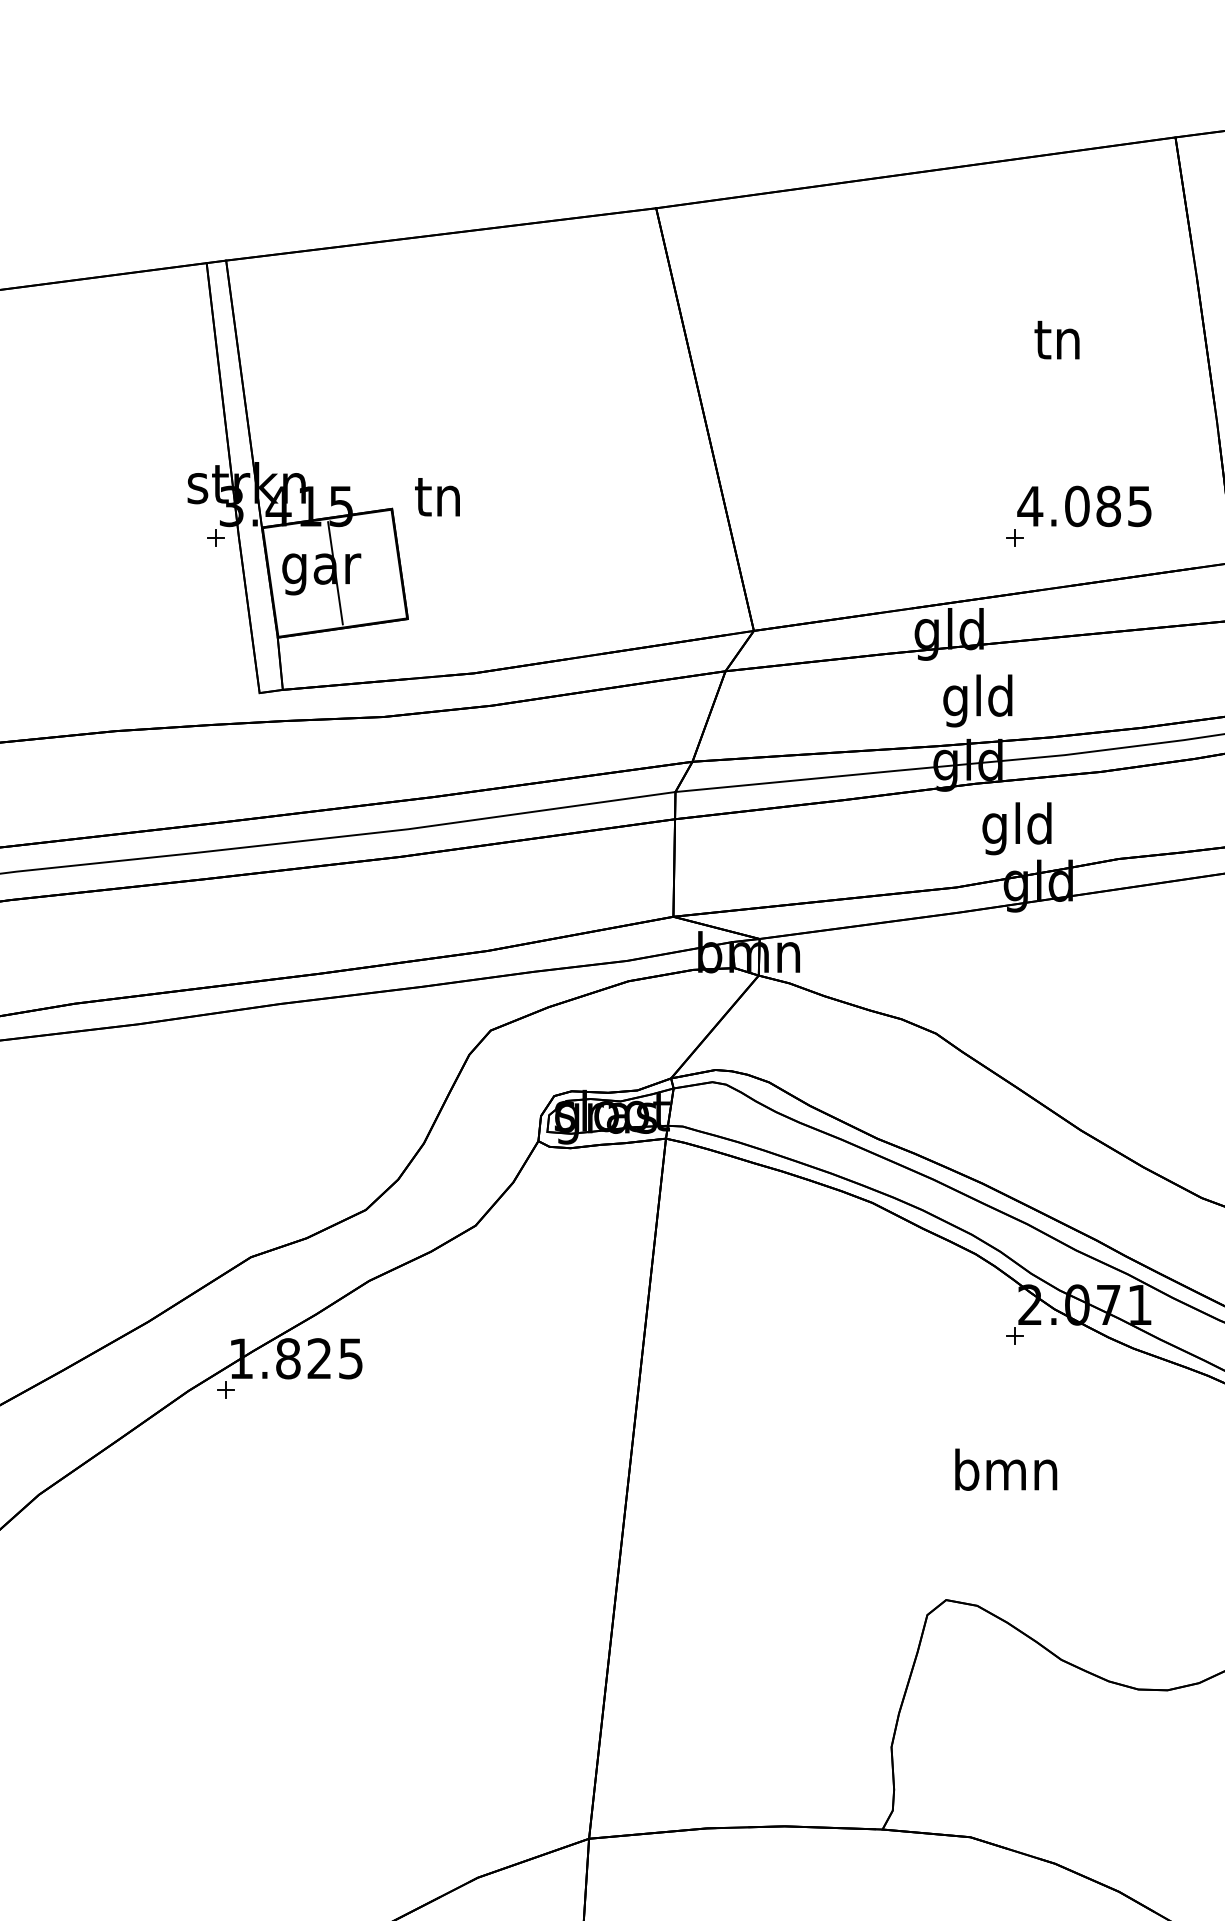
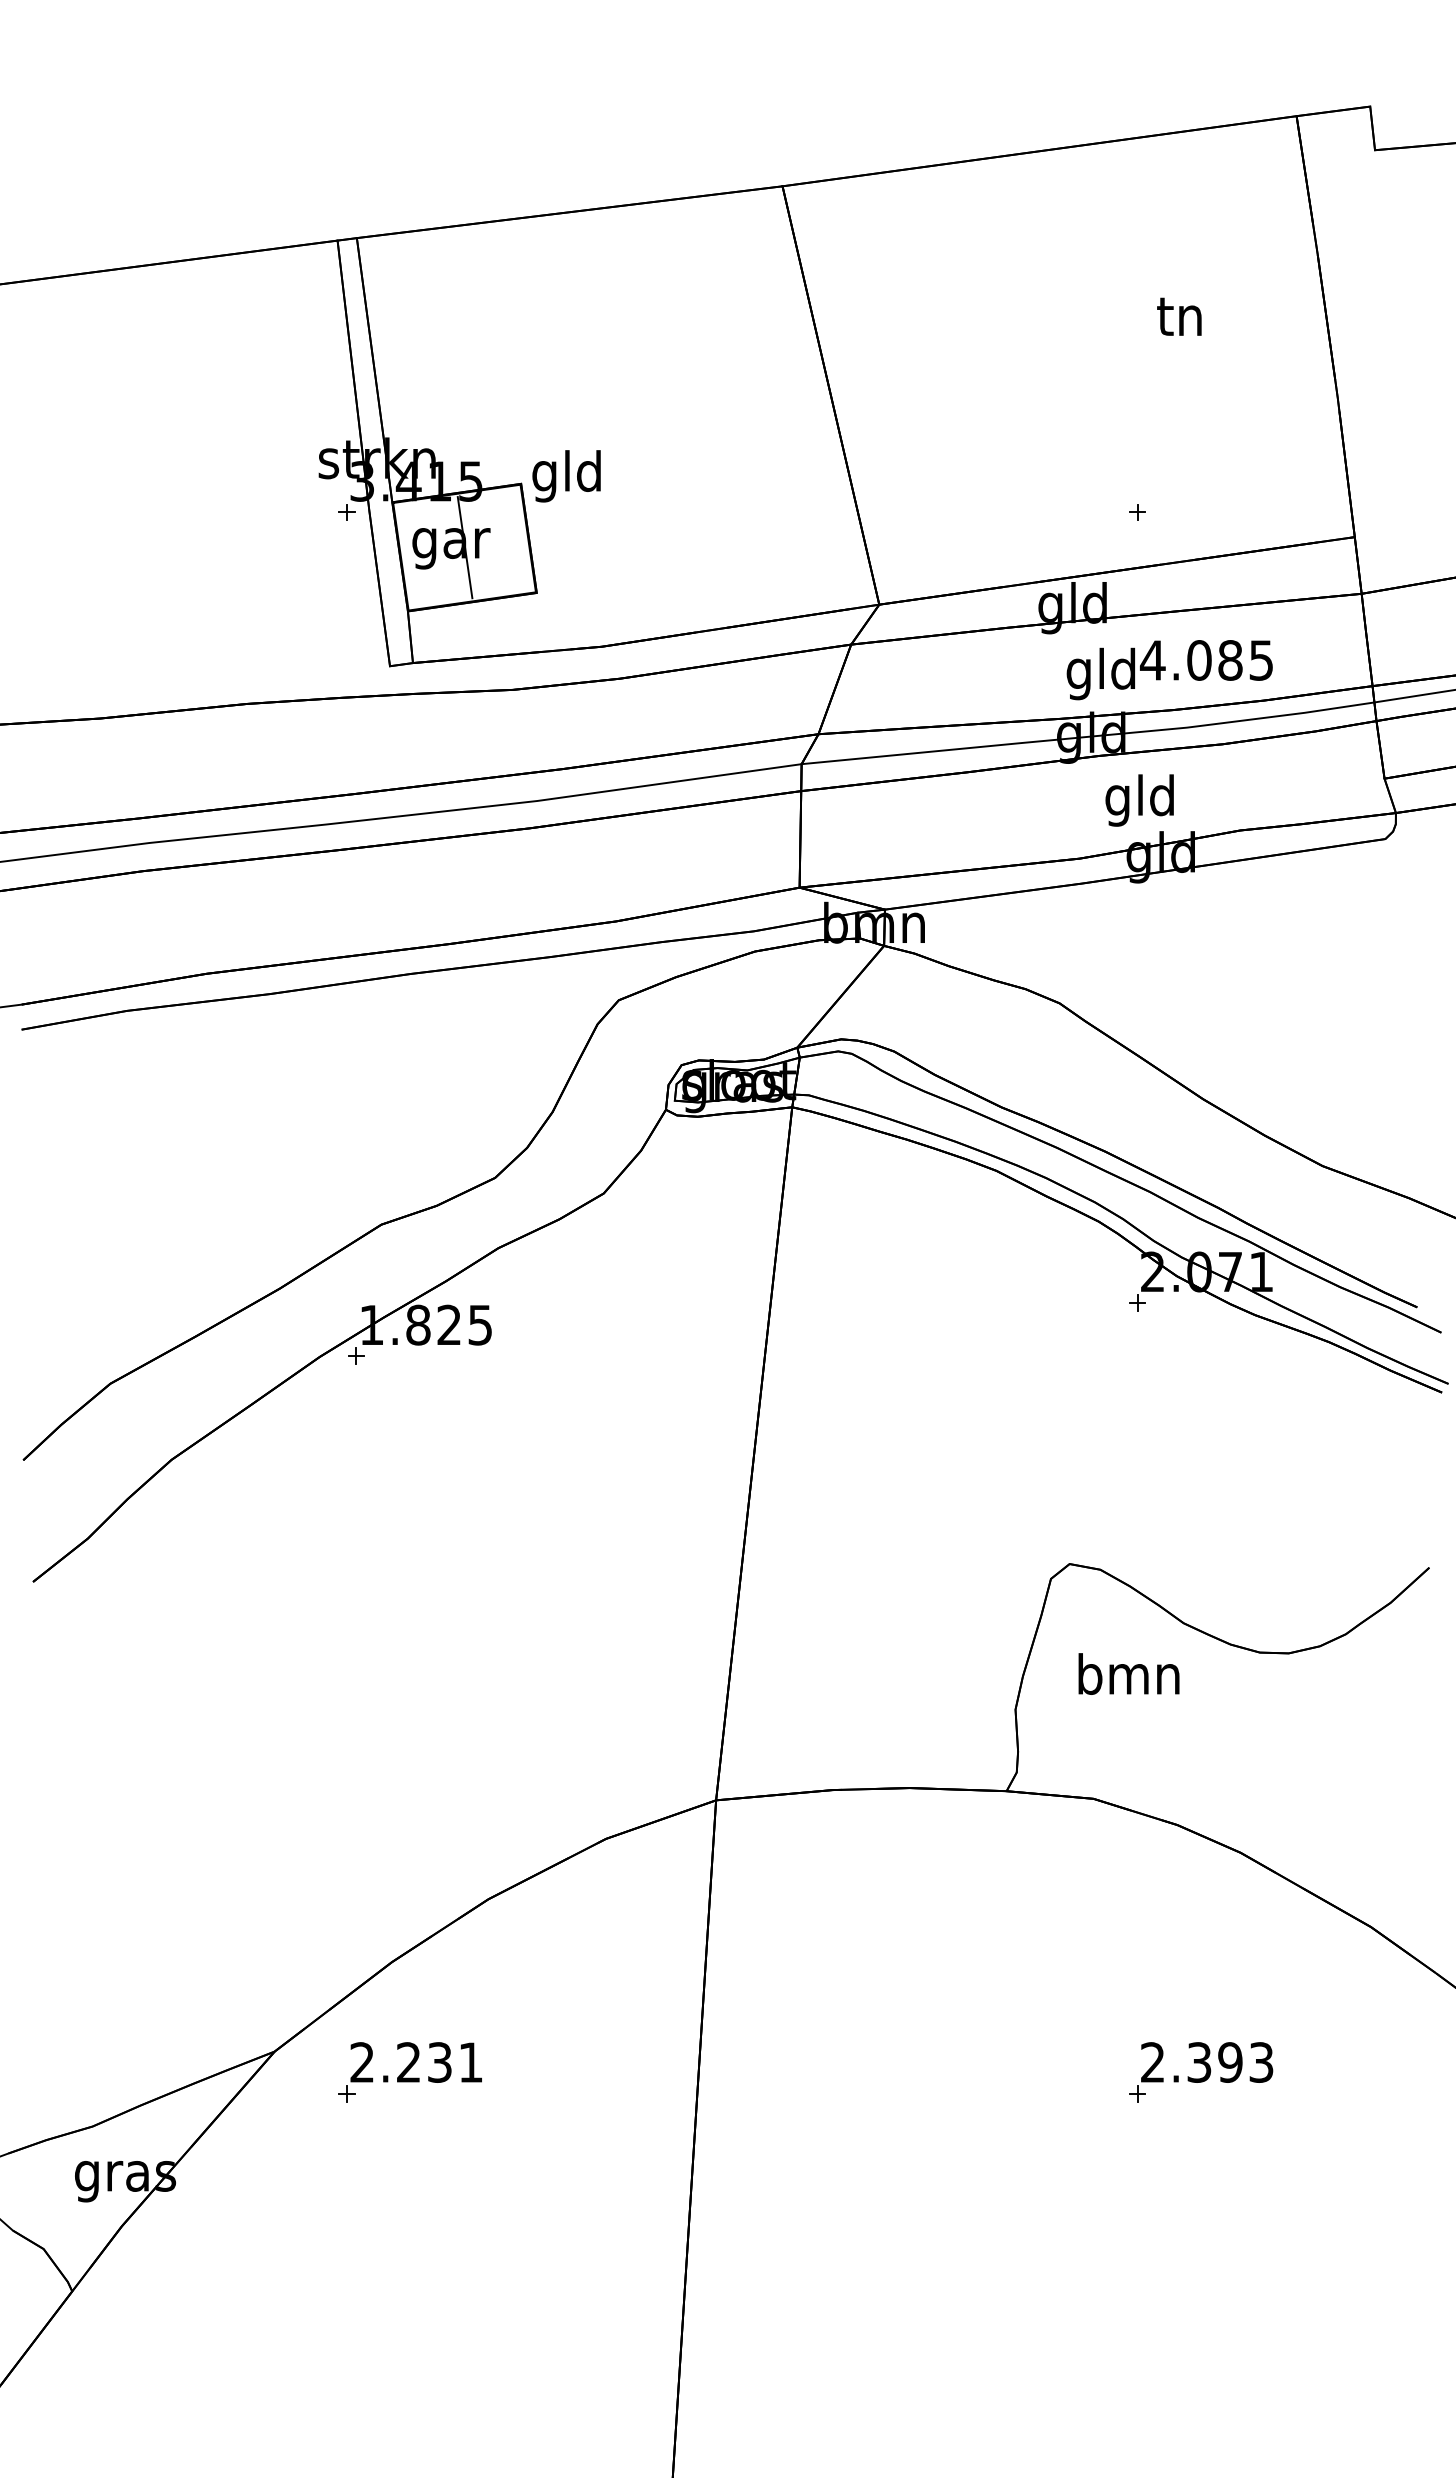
text: (437, 501) -> (566, 476), tn -> gld
text: (1084, 506) -> (1206, 660), moved
text: (1005, 1469) -> (1128, 1673), moved

